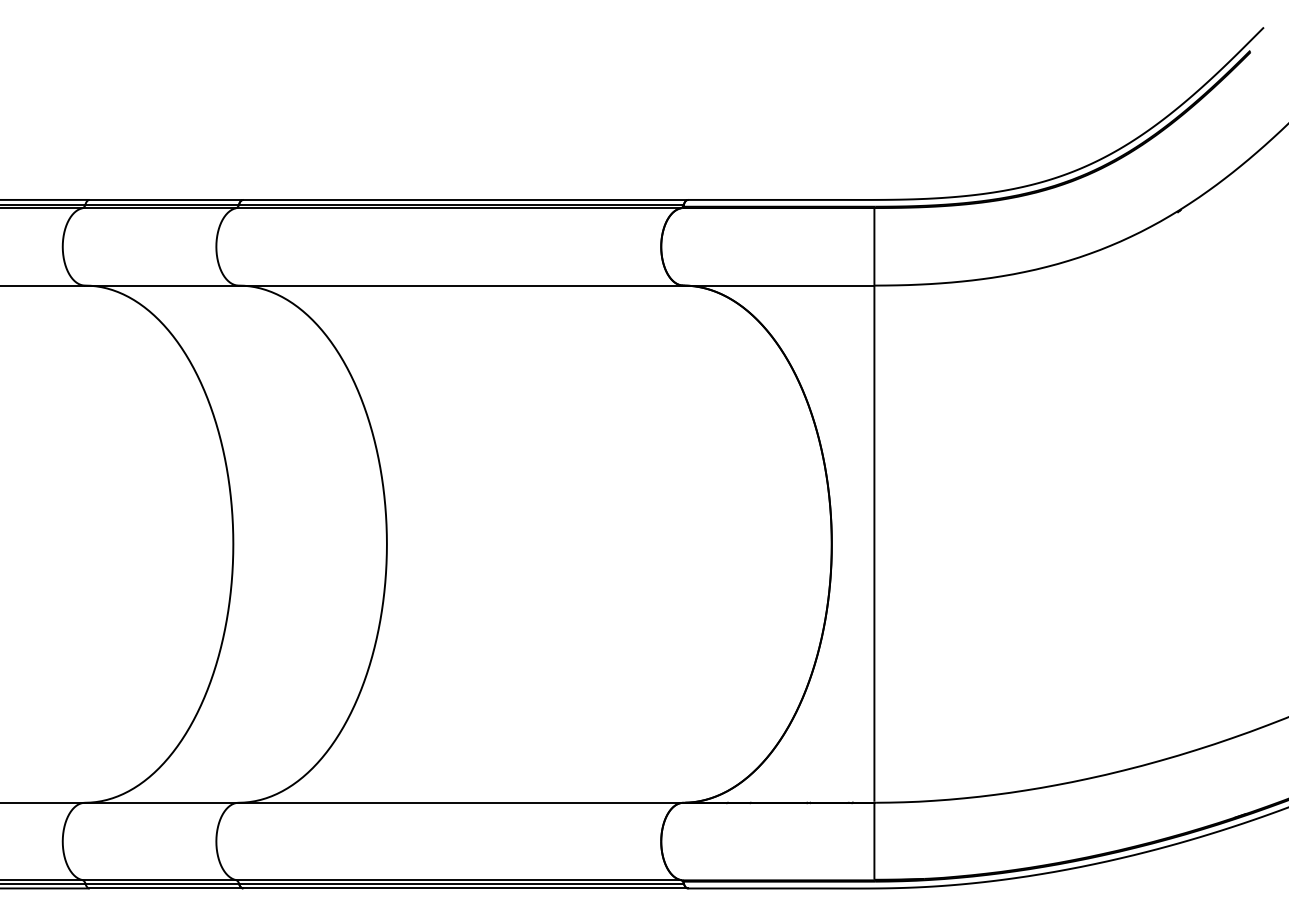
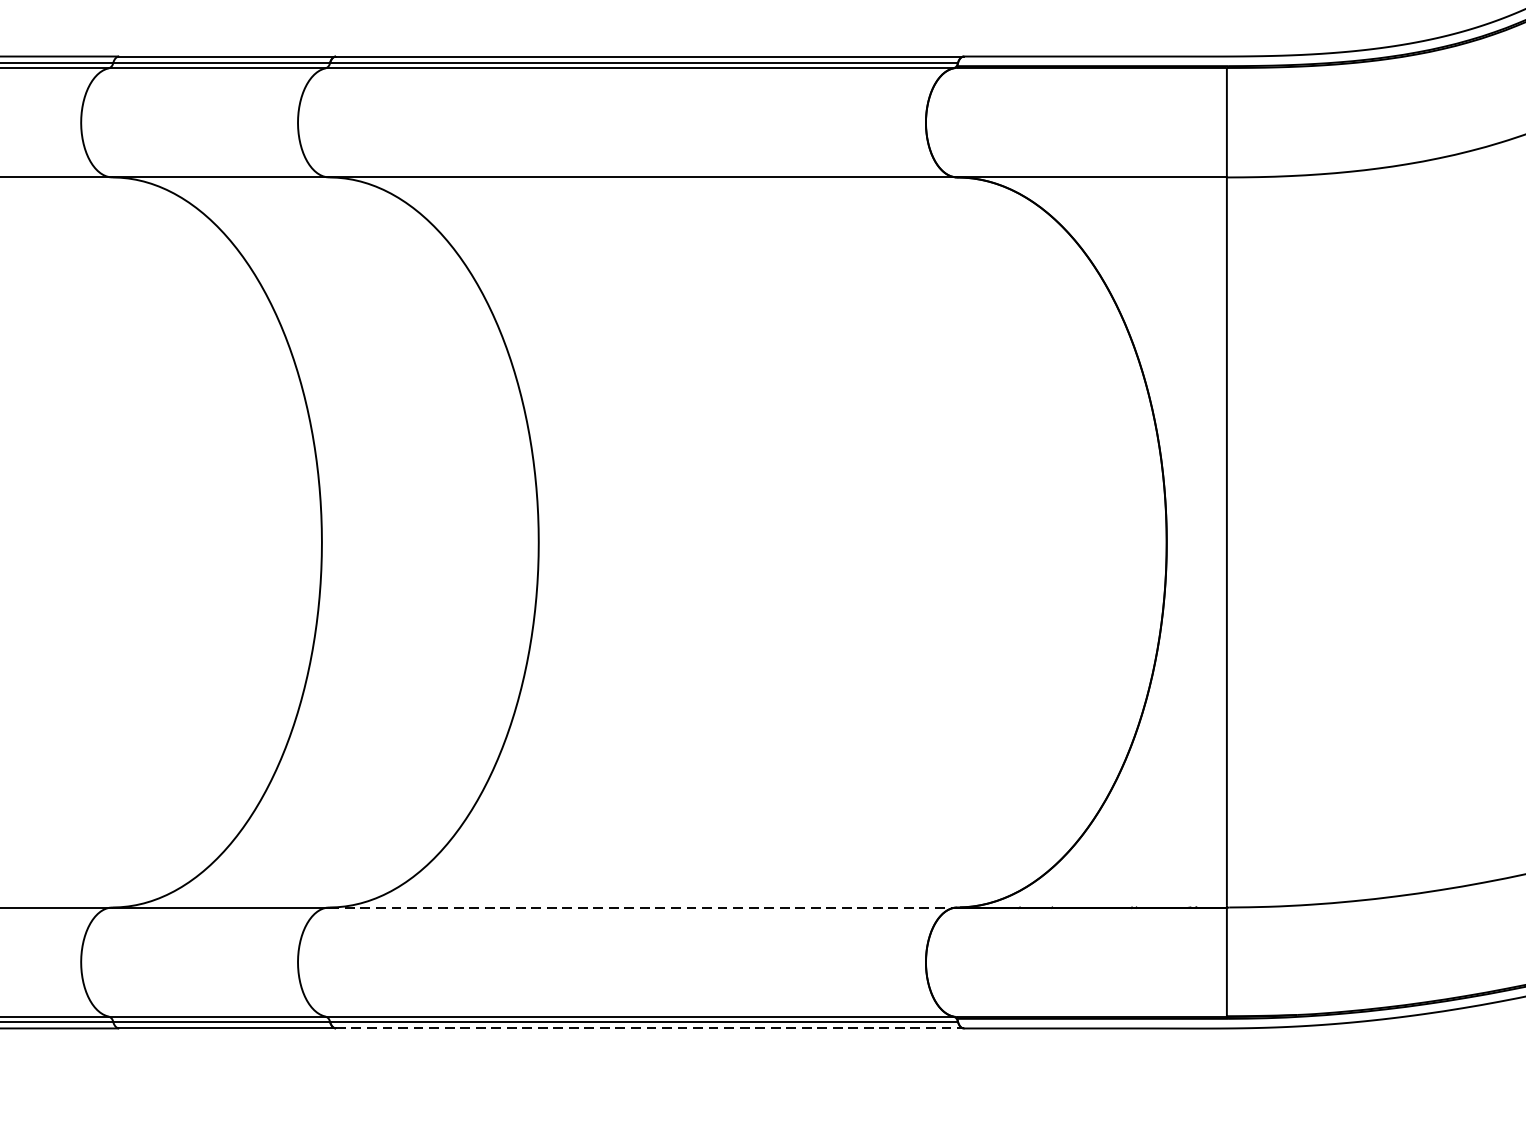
line: (461, 802) -> (644, 907), solid -> dashed
line: (466, 888) -> (651, 1028), solid -> dashed

